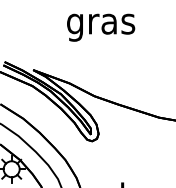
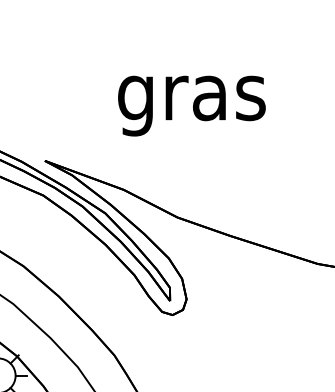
text: (101, 27) -> (192, 105), moved

